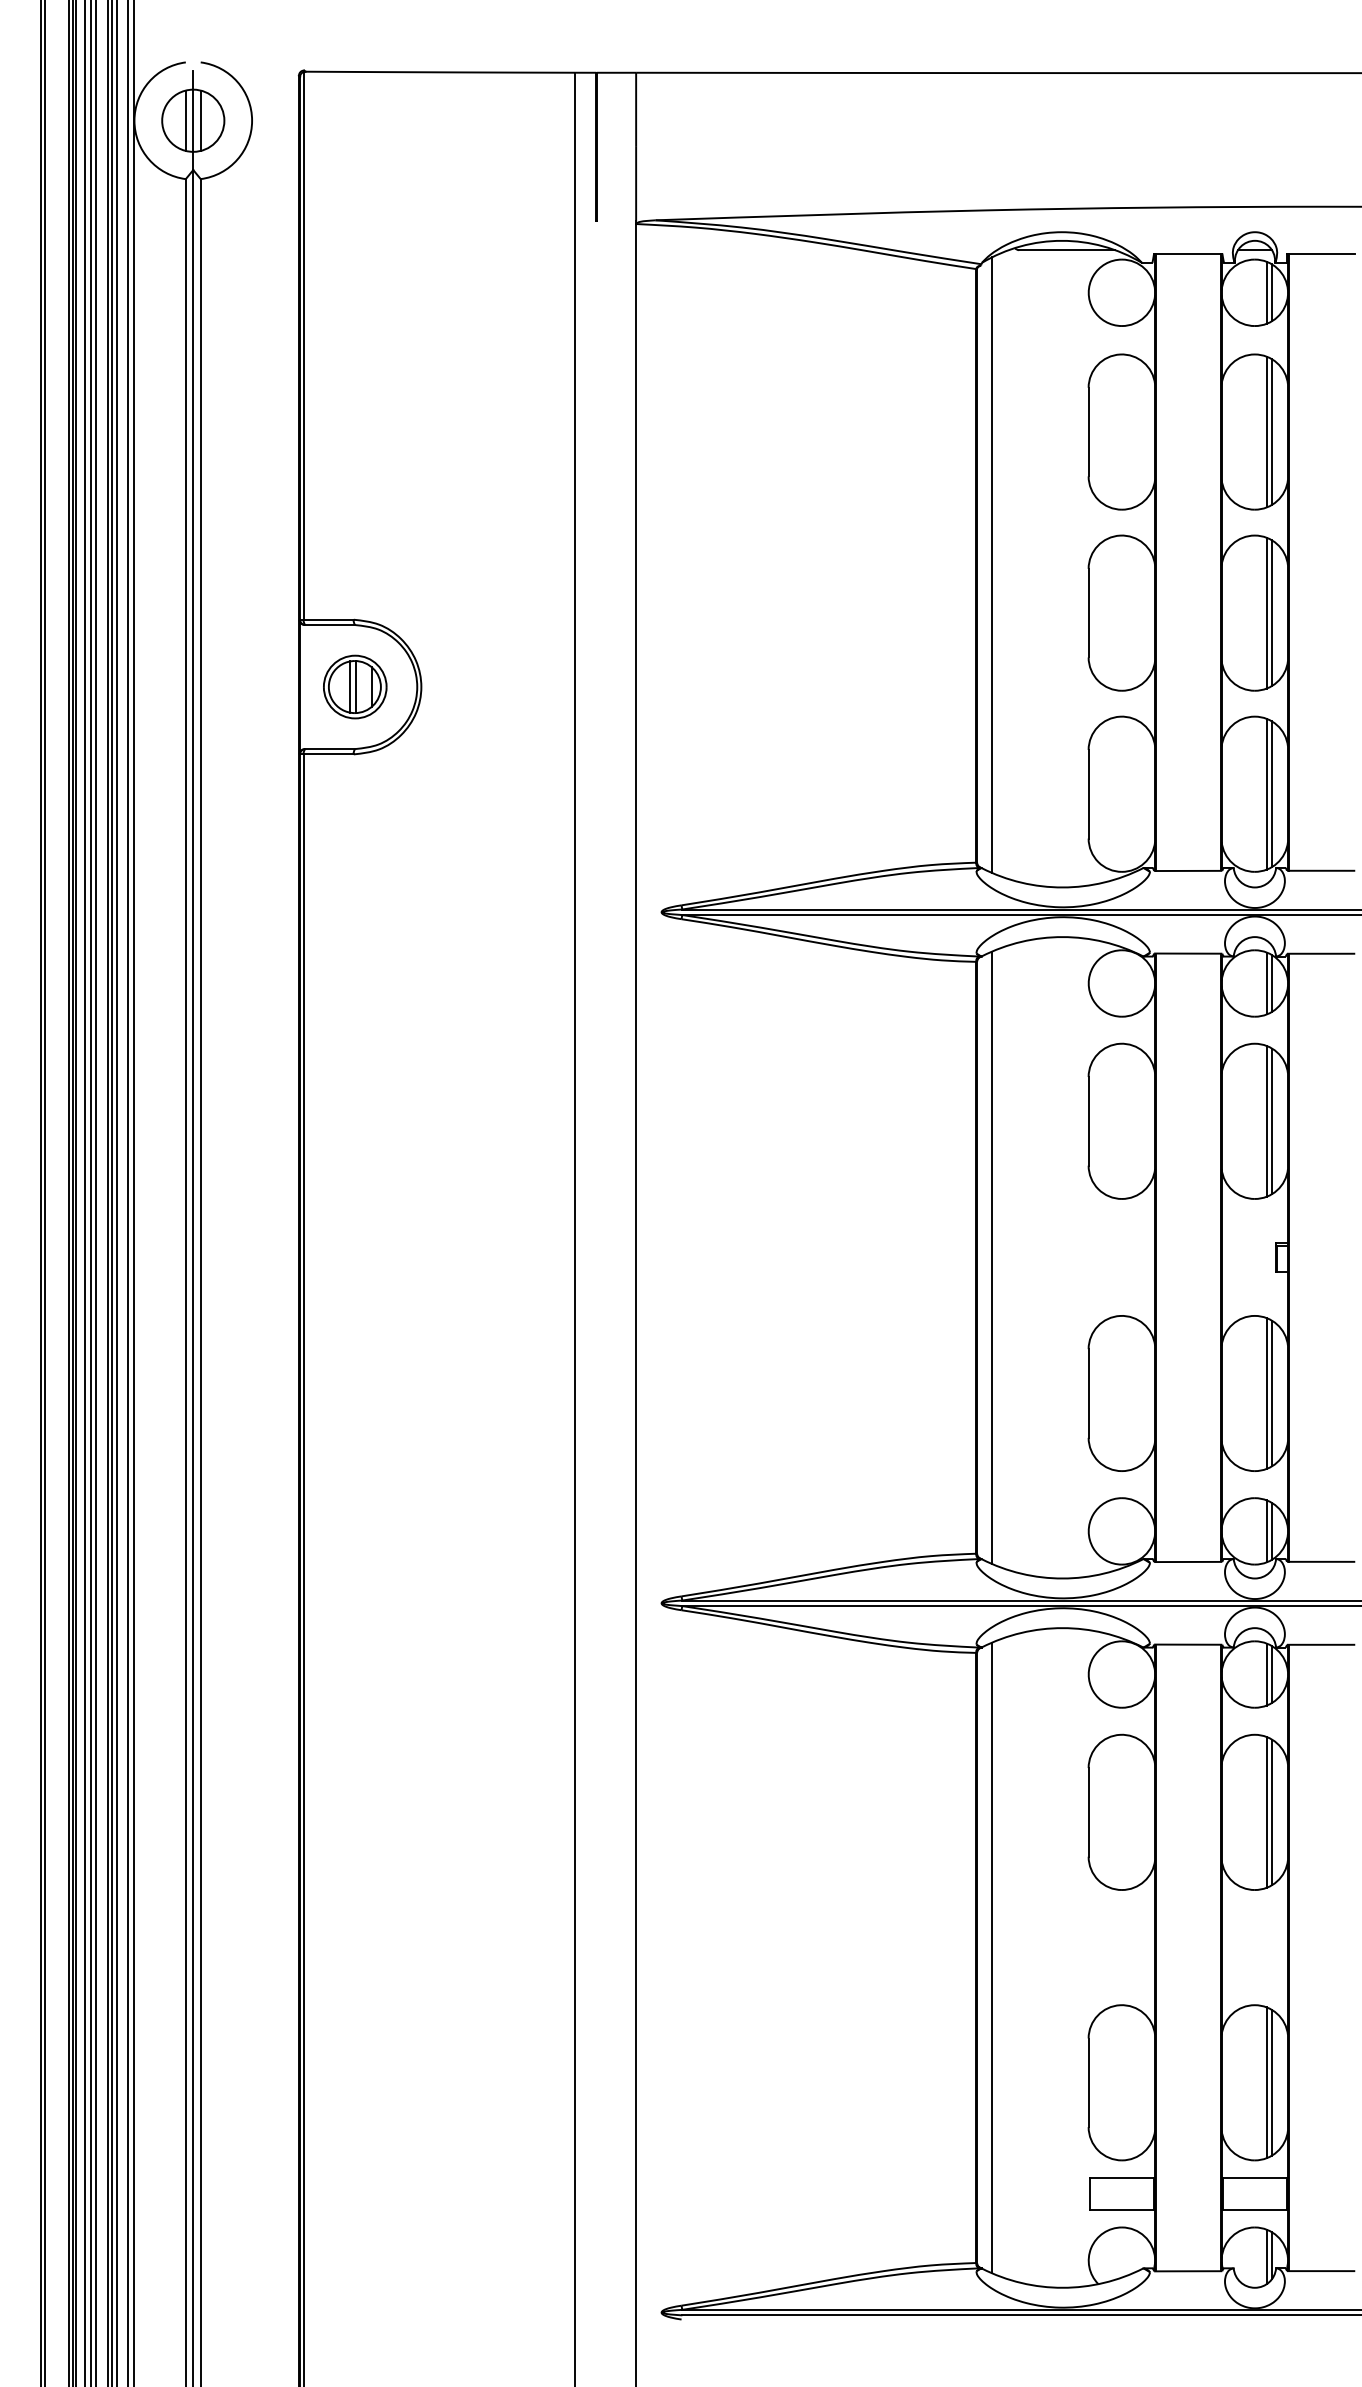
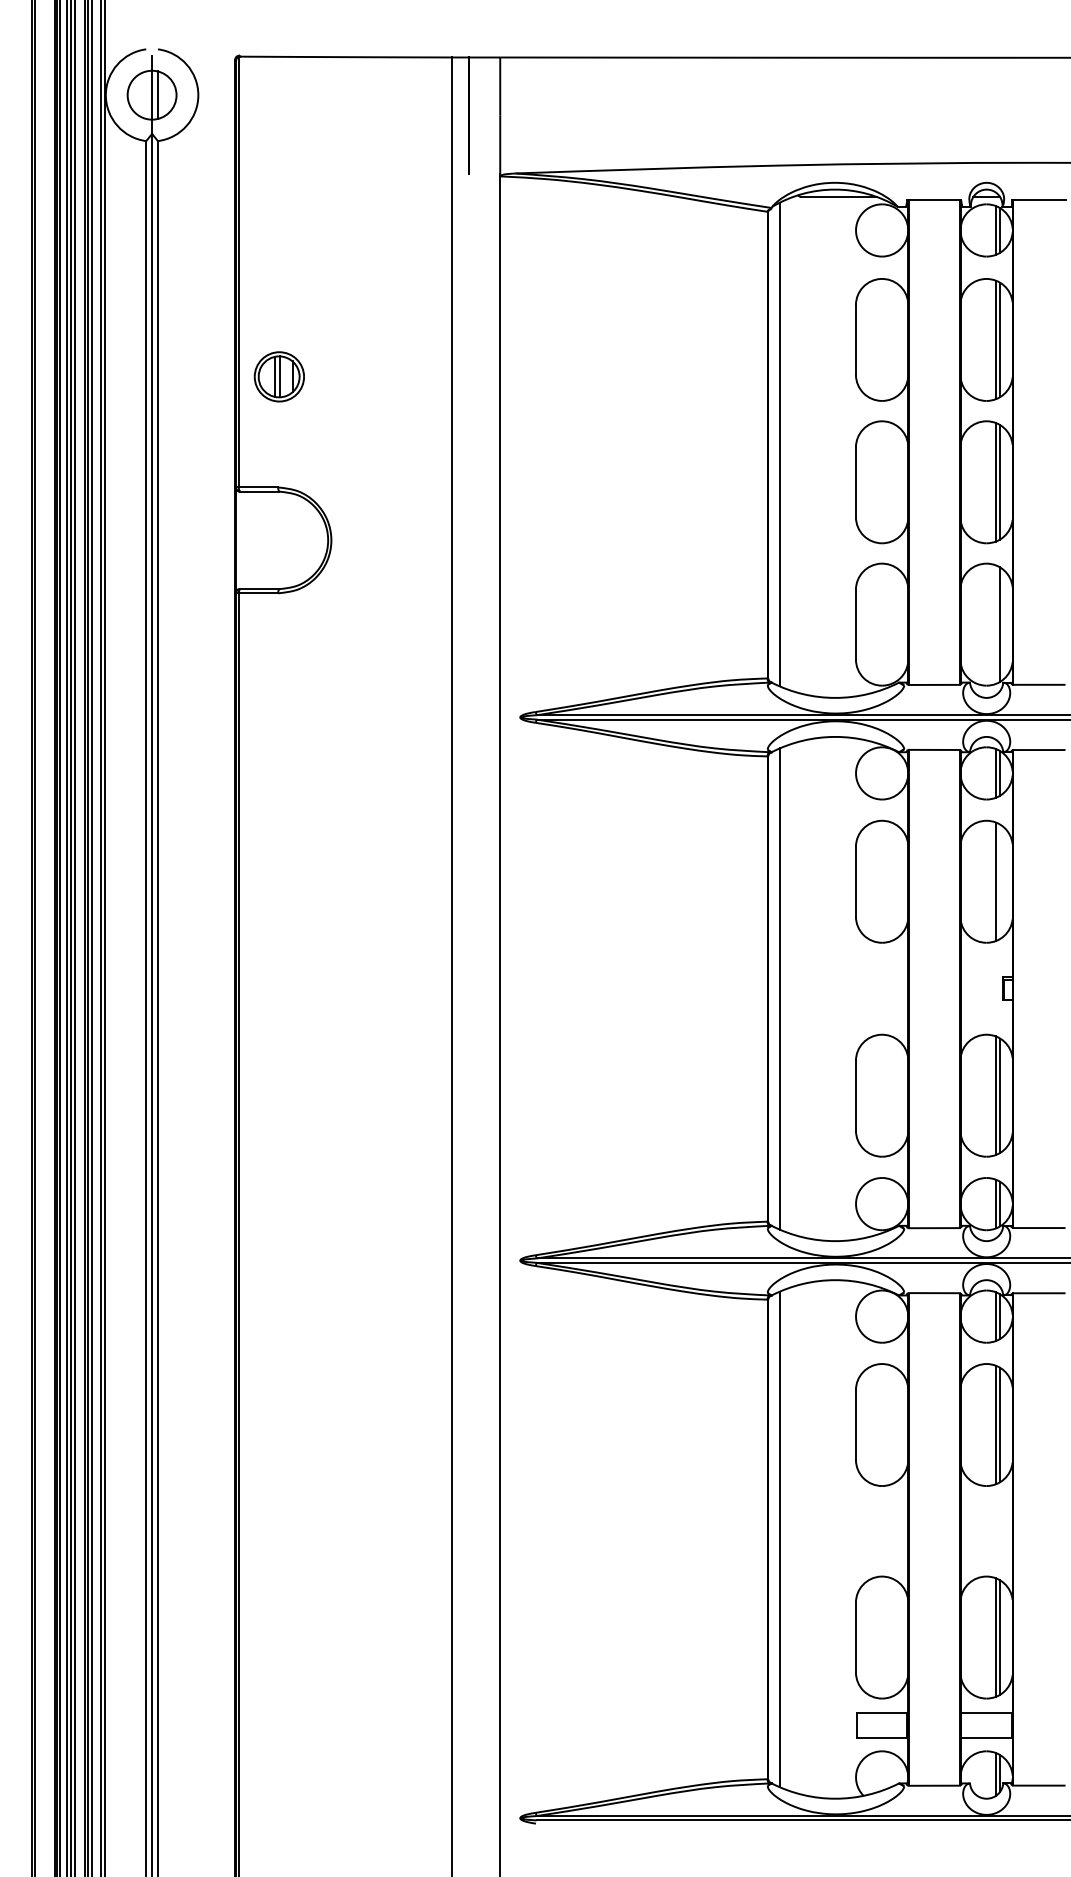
line: (185, 120) -> (145, 95), removed
part: (355, 686) -> (279, 376), moved
line: (1266, 793) -> (995, 624), removed
line: (1272, 1121) -> (1000, 881), removed

